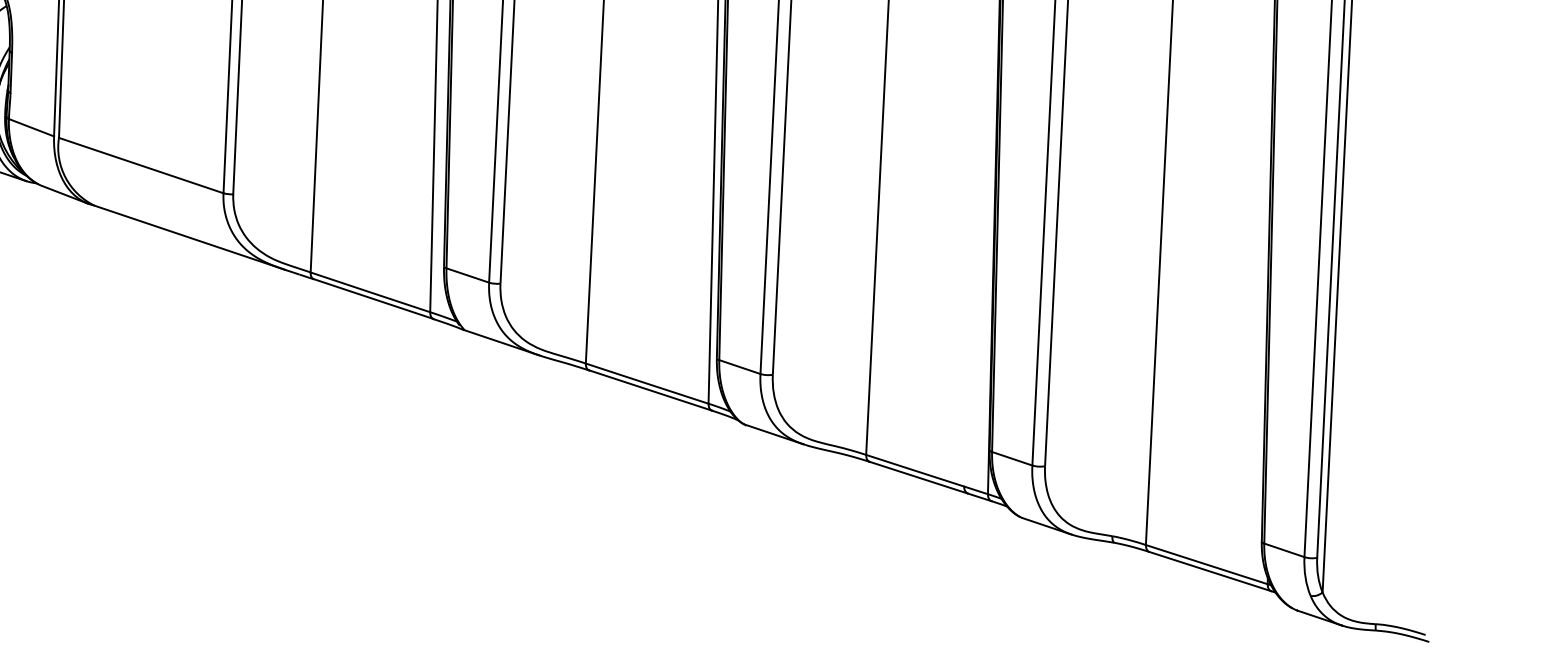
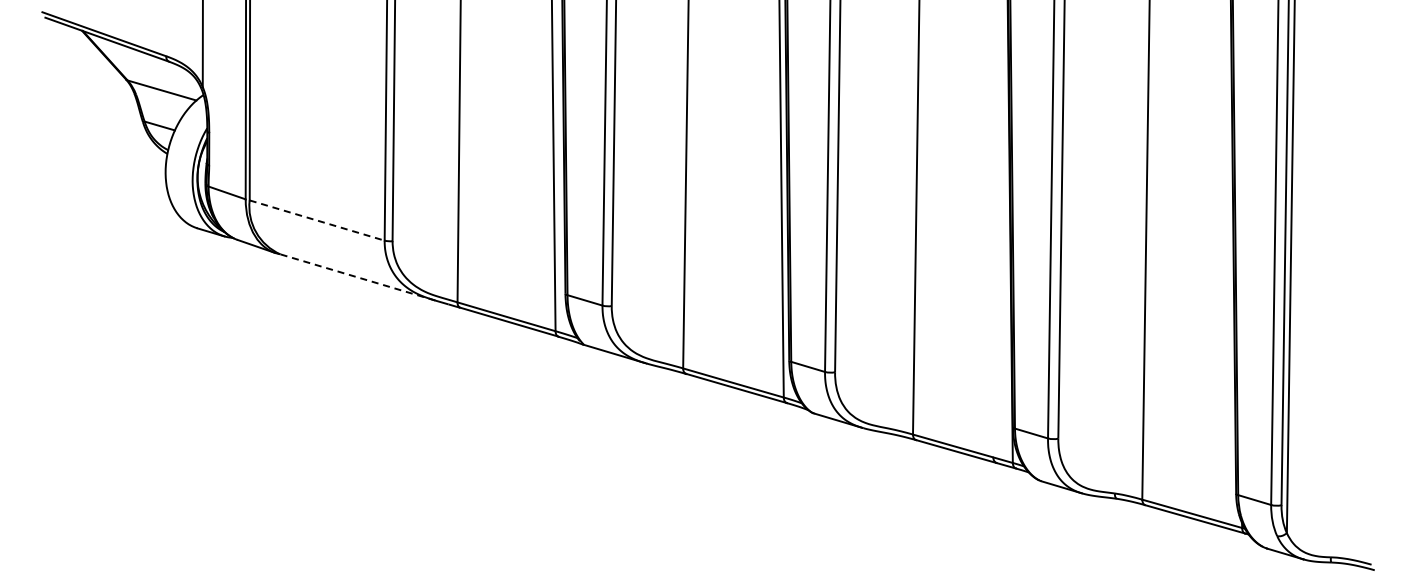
line: (141, 165) -> (317, 220), solid -> dashed
line: (189, 237) -> (358, 277), solid -> dashed

